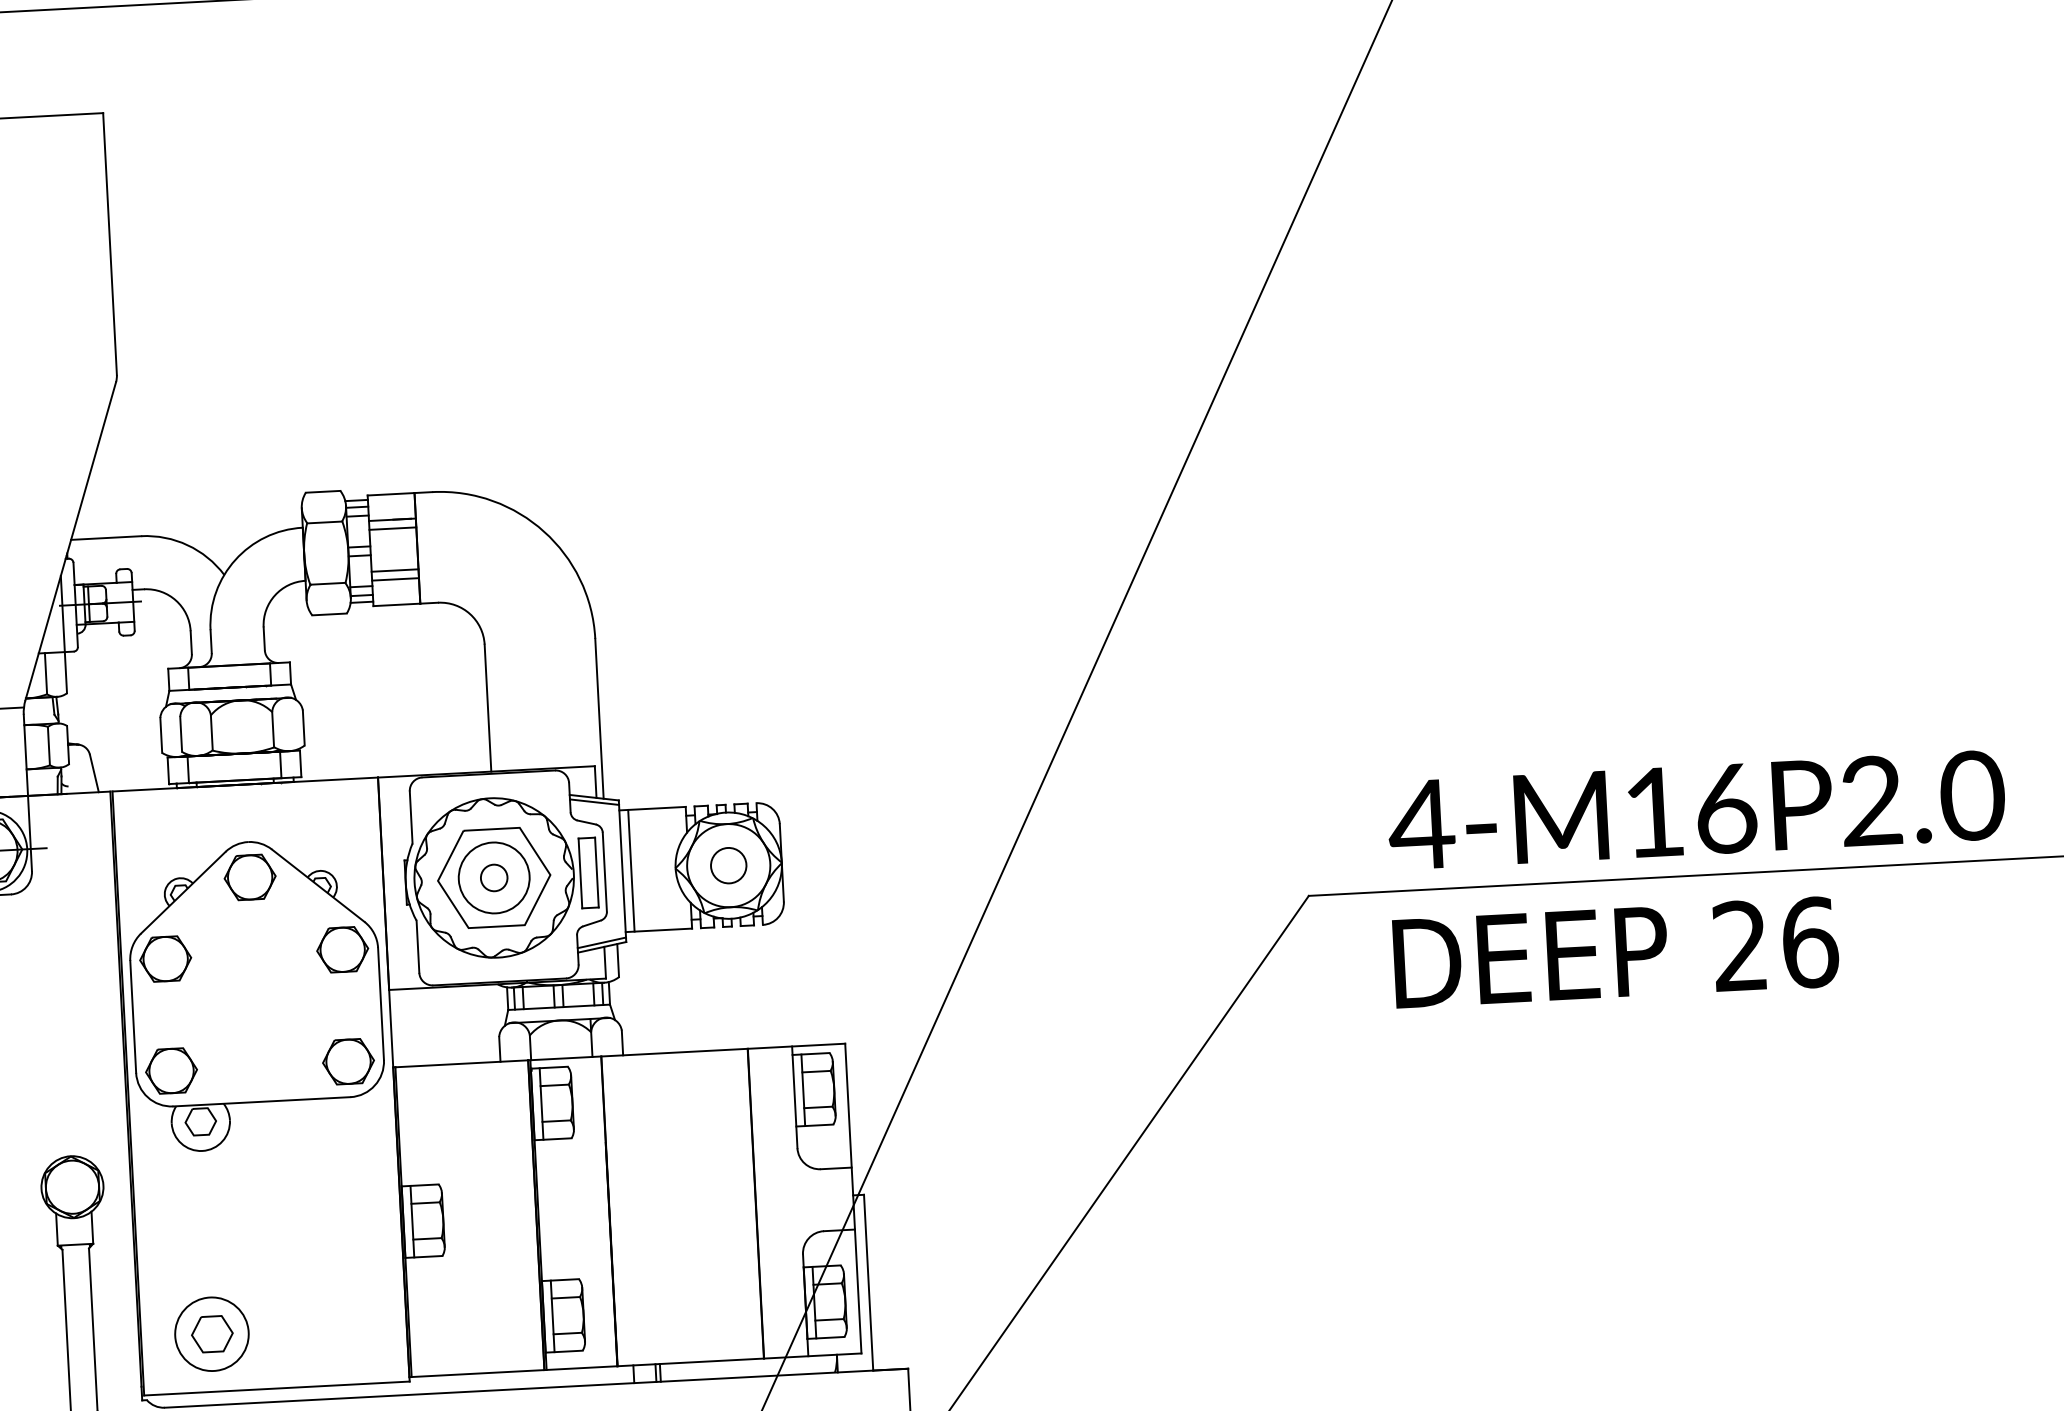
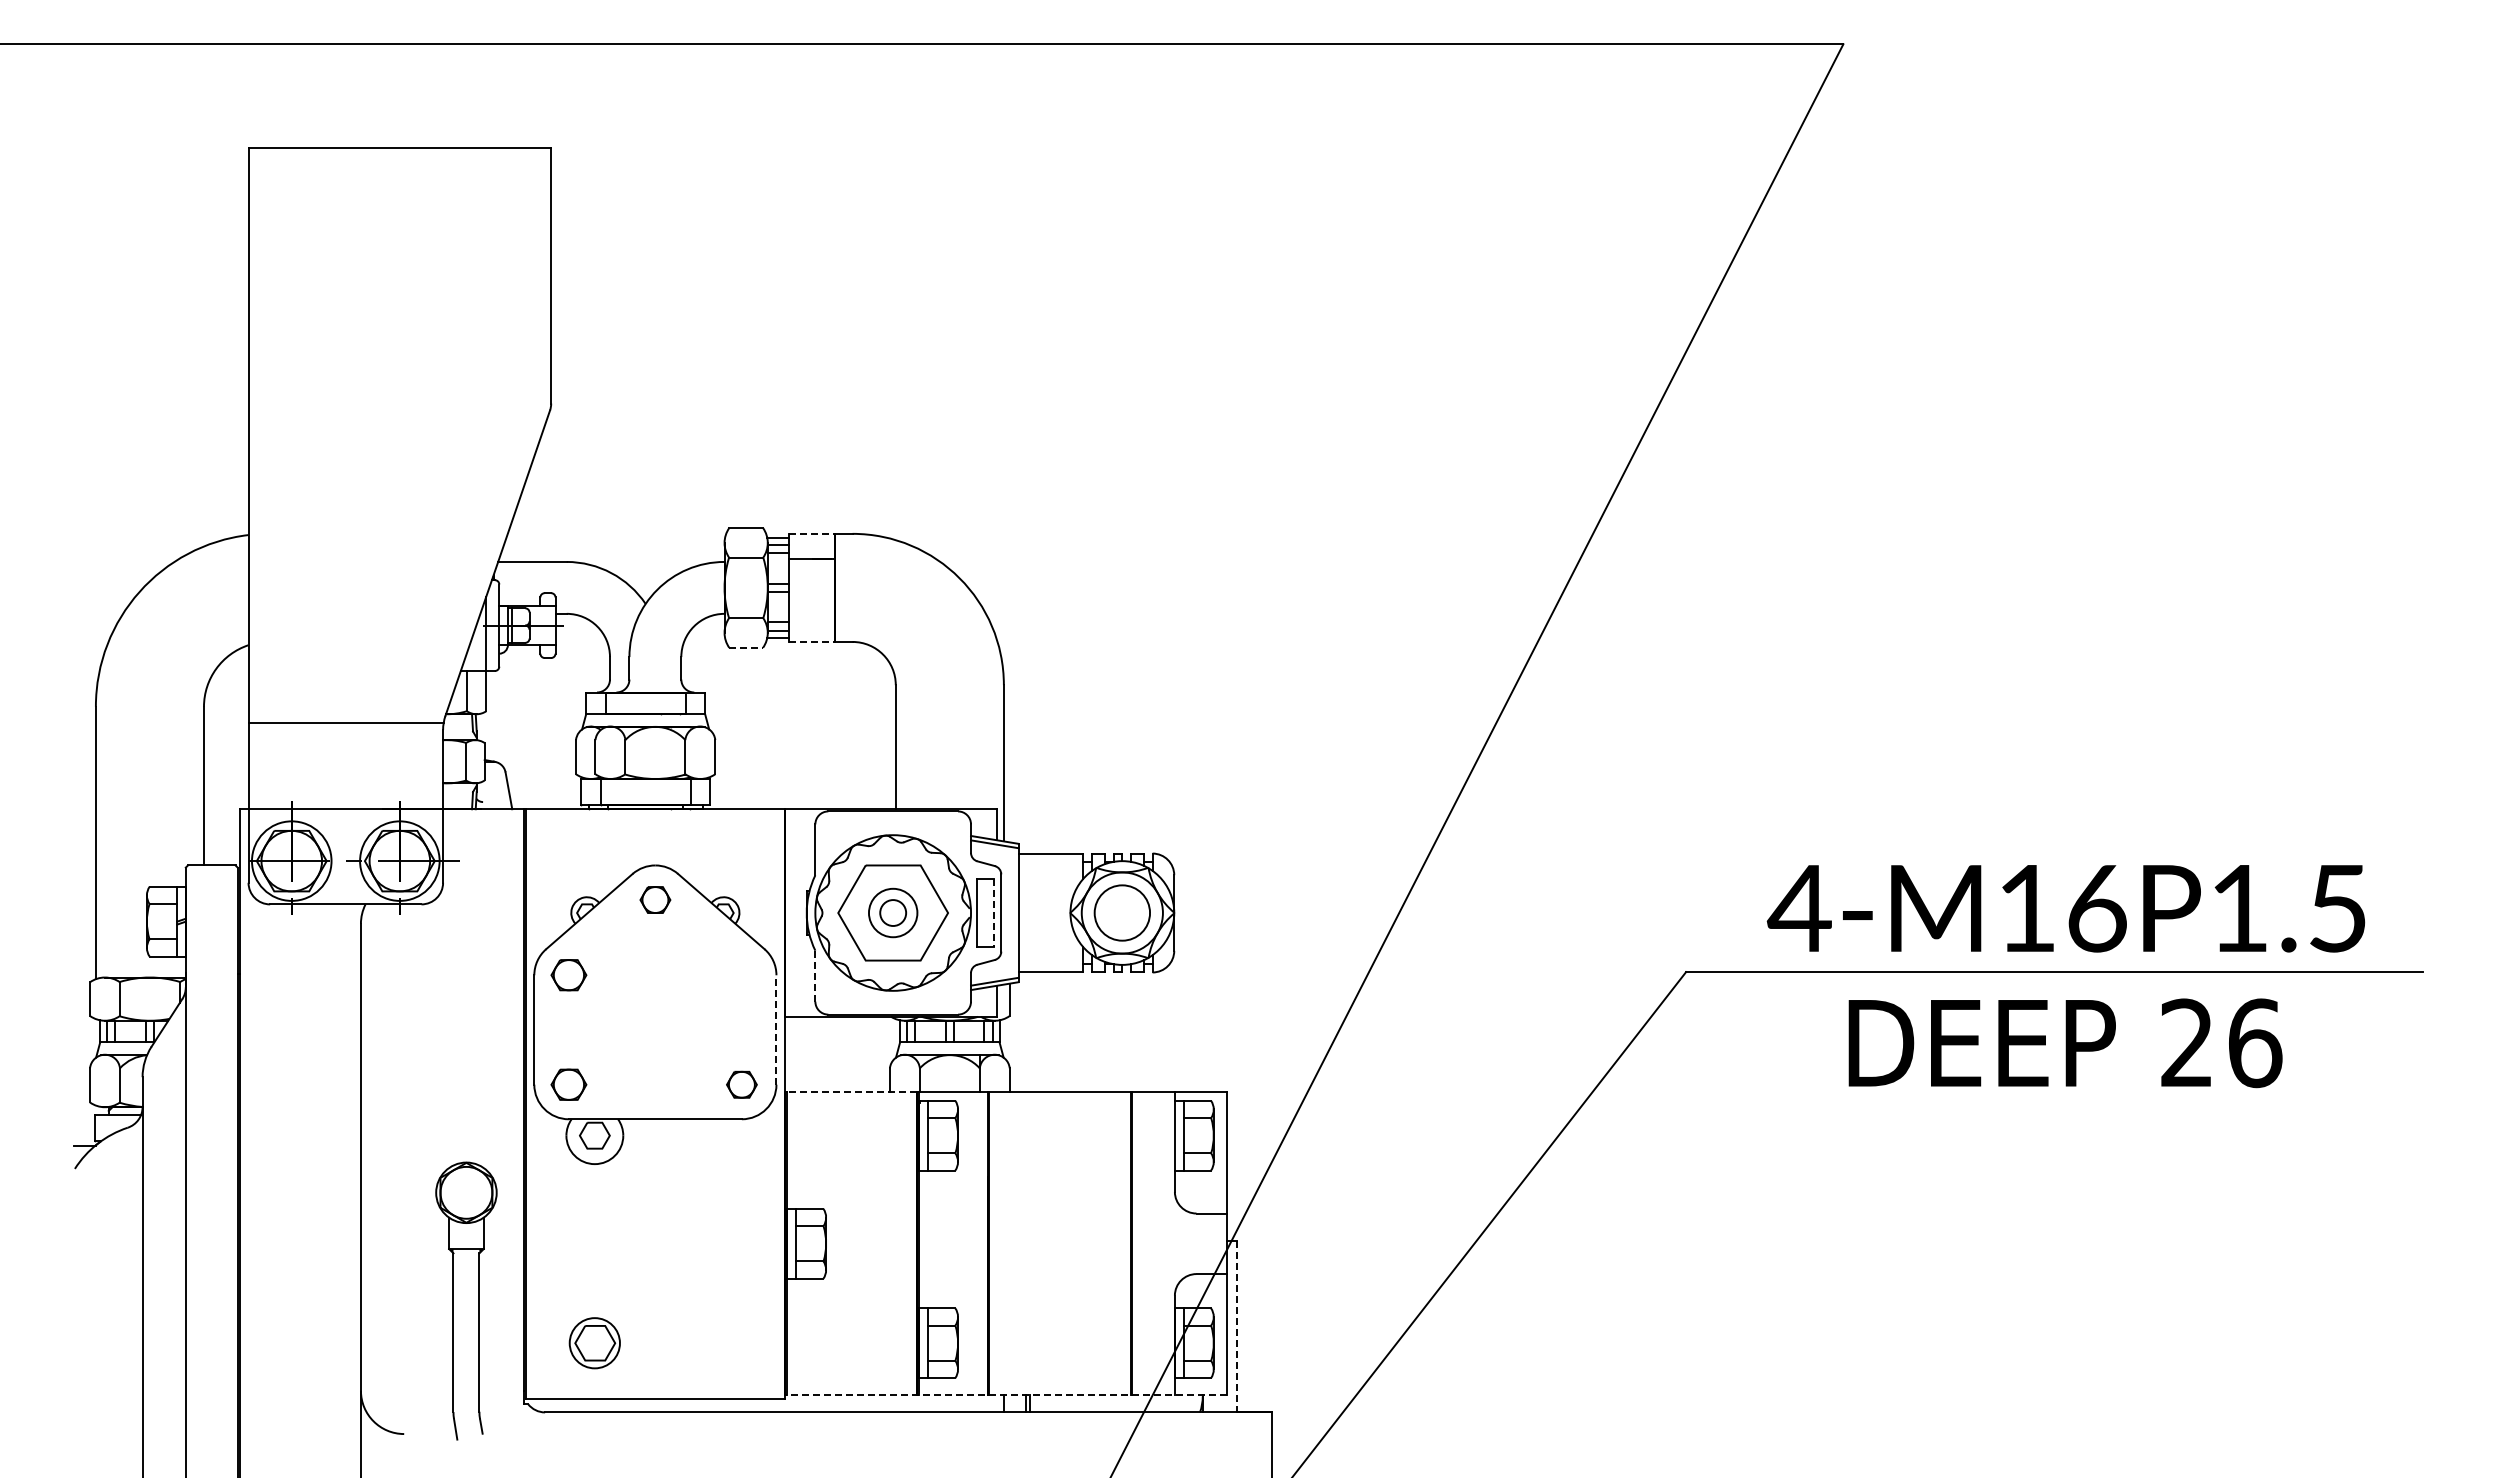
line: (391, 493) -> (812, 533), solid -> dashed
line: (393, 528) -> (812, 567), removed
line: (395, 570) -> (812, 608), removed
line: (395, 579) -> (812, 617), removed
line: (397, 604) -> (812, 641), solid -> dashed
line: (329, 614) -> (746, 647), solid -> dashed
text: (1922, 798) -> (2289, 908), 4-M16P2.0 -> 4-M16P1.5
circle: (728, 865) -> (1122, 912), size x1.6
line: (631, 870) -> (1027, 912), removed
line: (596, 873) -> (993, 913), solid -> dashed
part: (250, 876) -> (655, 899), size x0.6
circle: (493, 877) -> (892, 912), size x0.7
line: (418, 947) -> (815, 976), solid -> dashed
part: (342, 949) -> (741, 974), removed
text: (1616, 953) -> (2065, 1043), moved
part: (165, 958) -> (568, 974), size x0.7
line: (381, 1003) -> (776, 1029), solid -> dashed
part: (348, 1061) -> (741, 1084), size x0.6
line: (462, 1063) -> (852, 1092), solid -> dashed
part: (171, 1070) -> (568, 1084), size x0.7
line: (868, 1282) -> (1237, 1326), solid -> dashed
circle: (211, 1334) -> (594, 1343), size x0.7
line: (635, 1365) -> (1005, 1395), solid -> dashed

